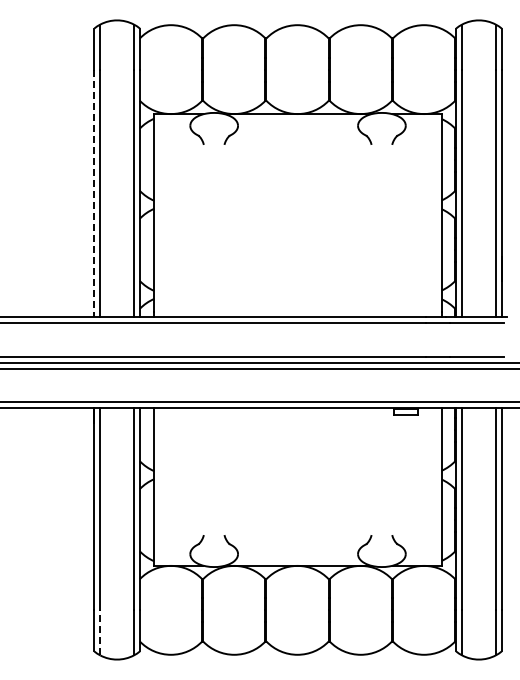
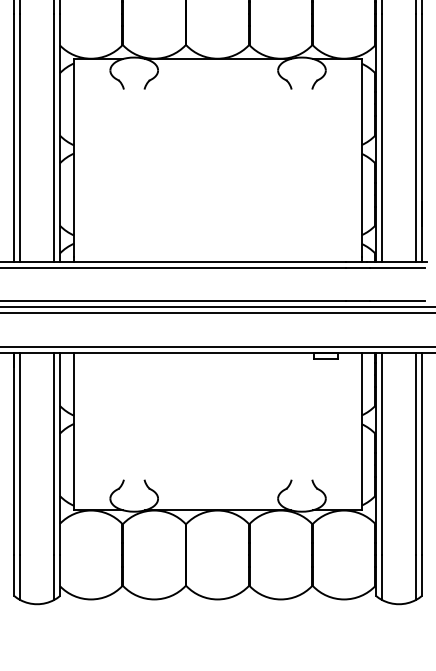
line: (94, 193) -> (14, 138), dashed -> solid
line: (100, 632) -> (20, 577), dashed -> solid

